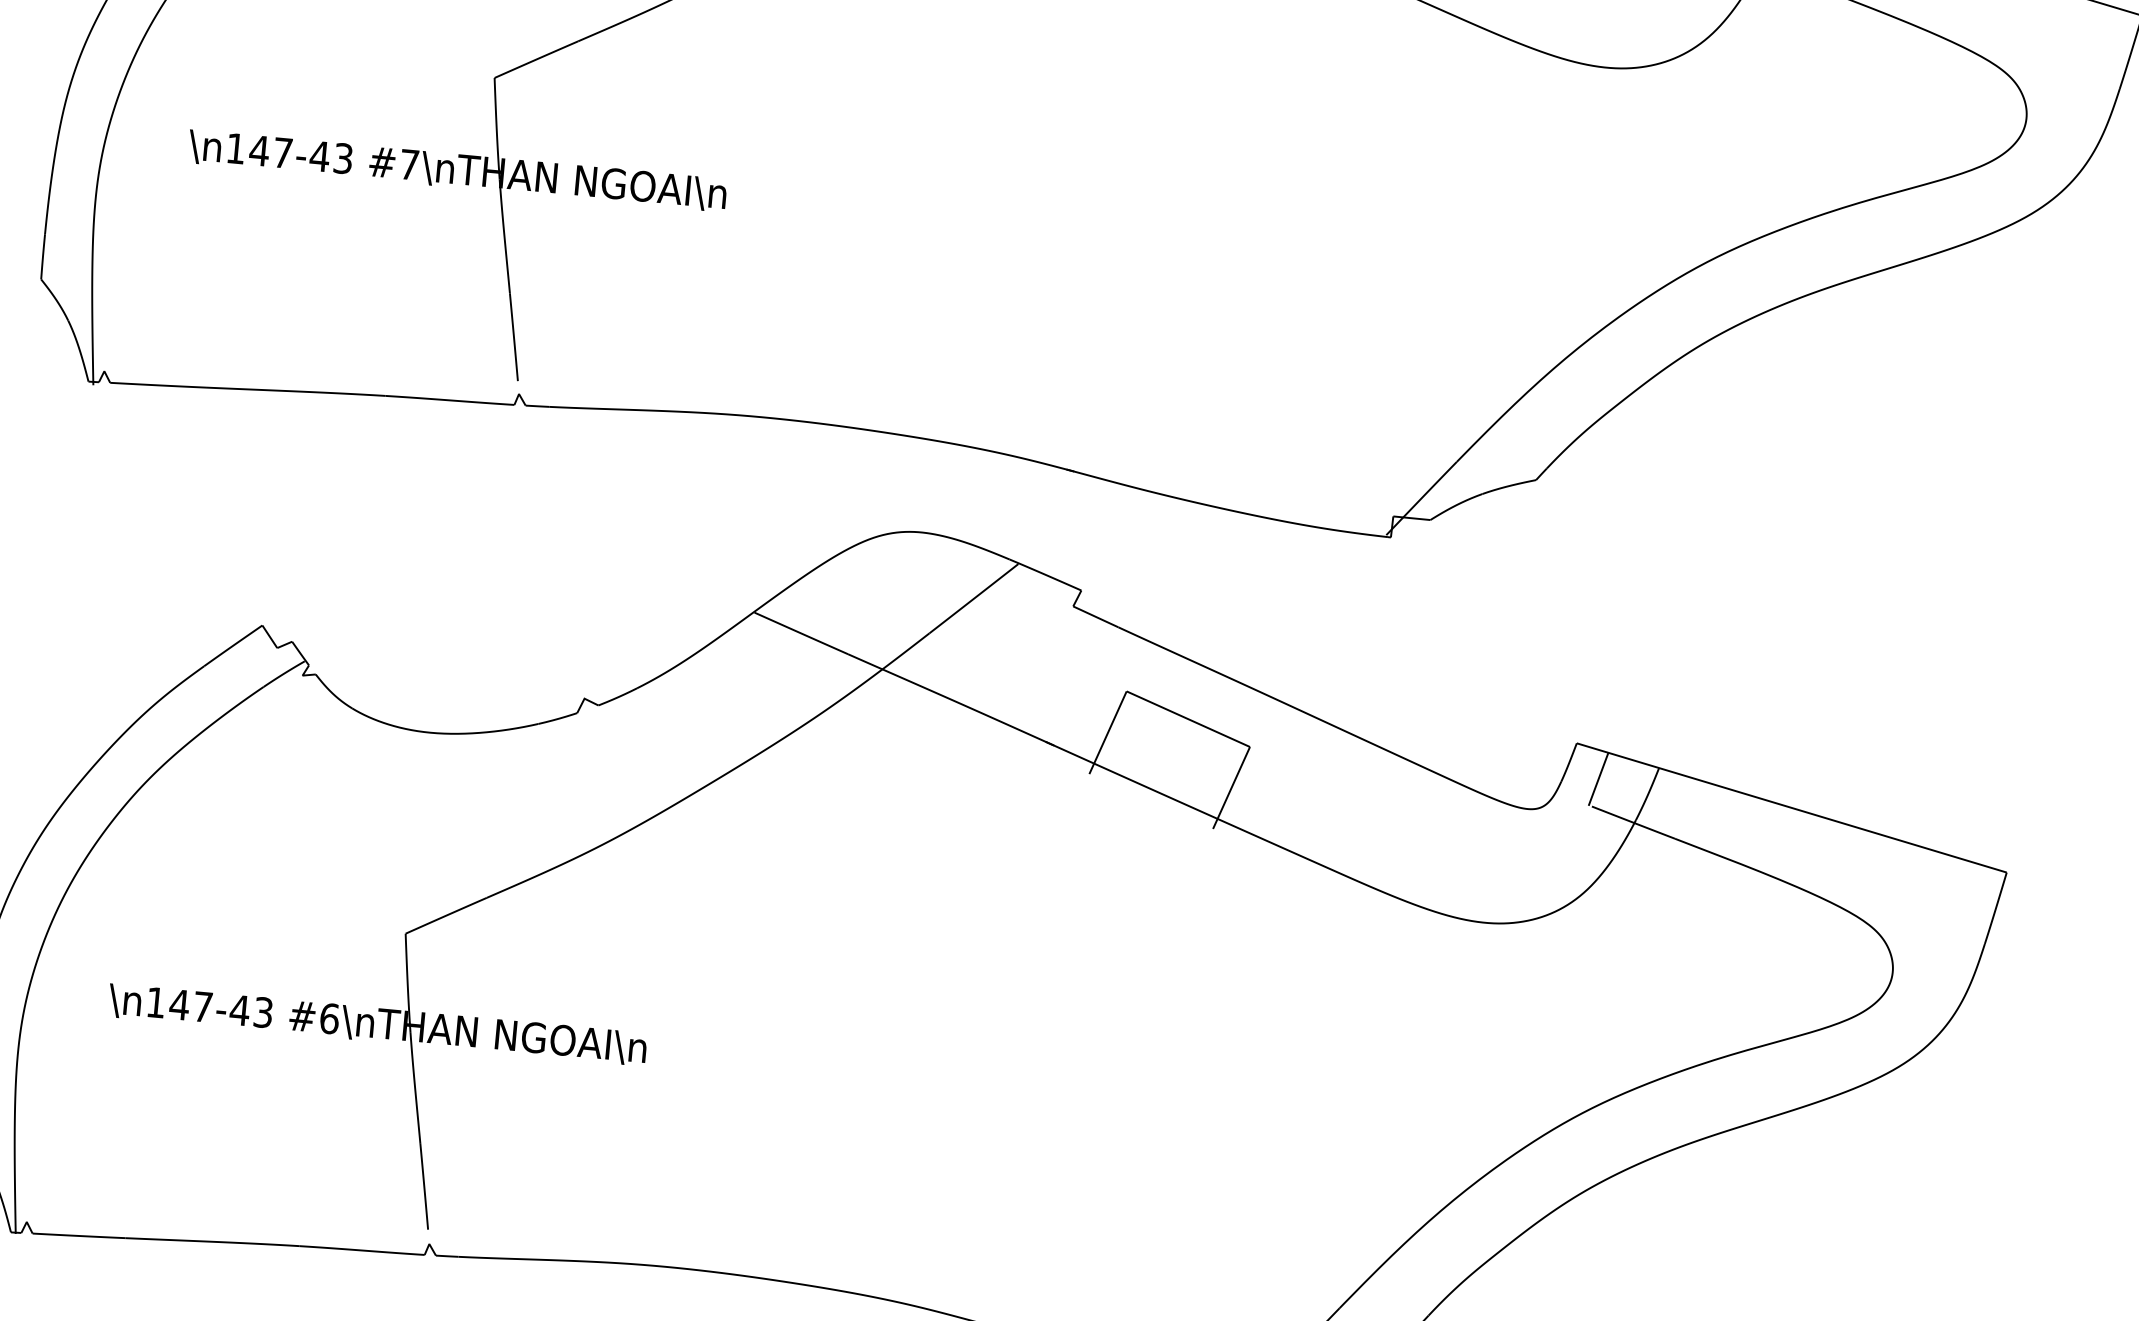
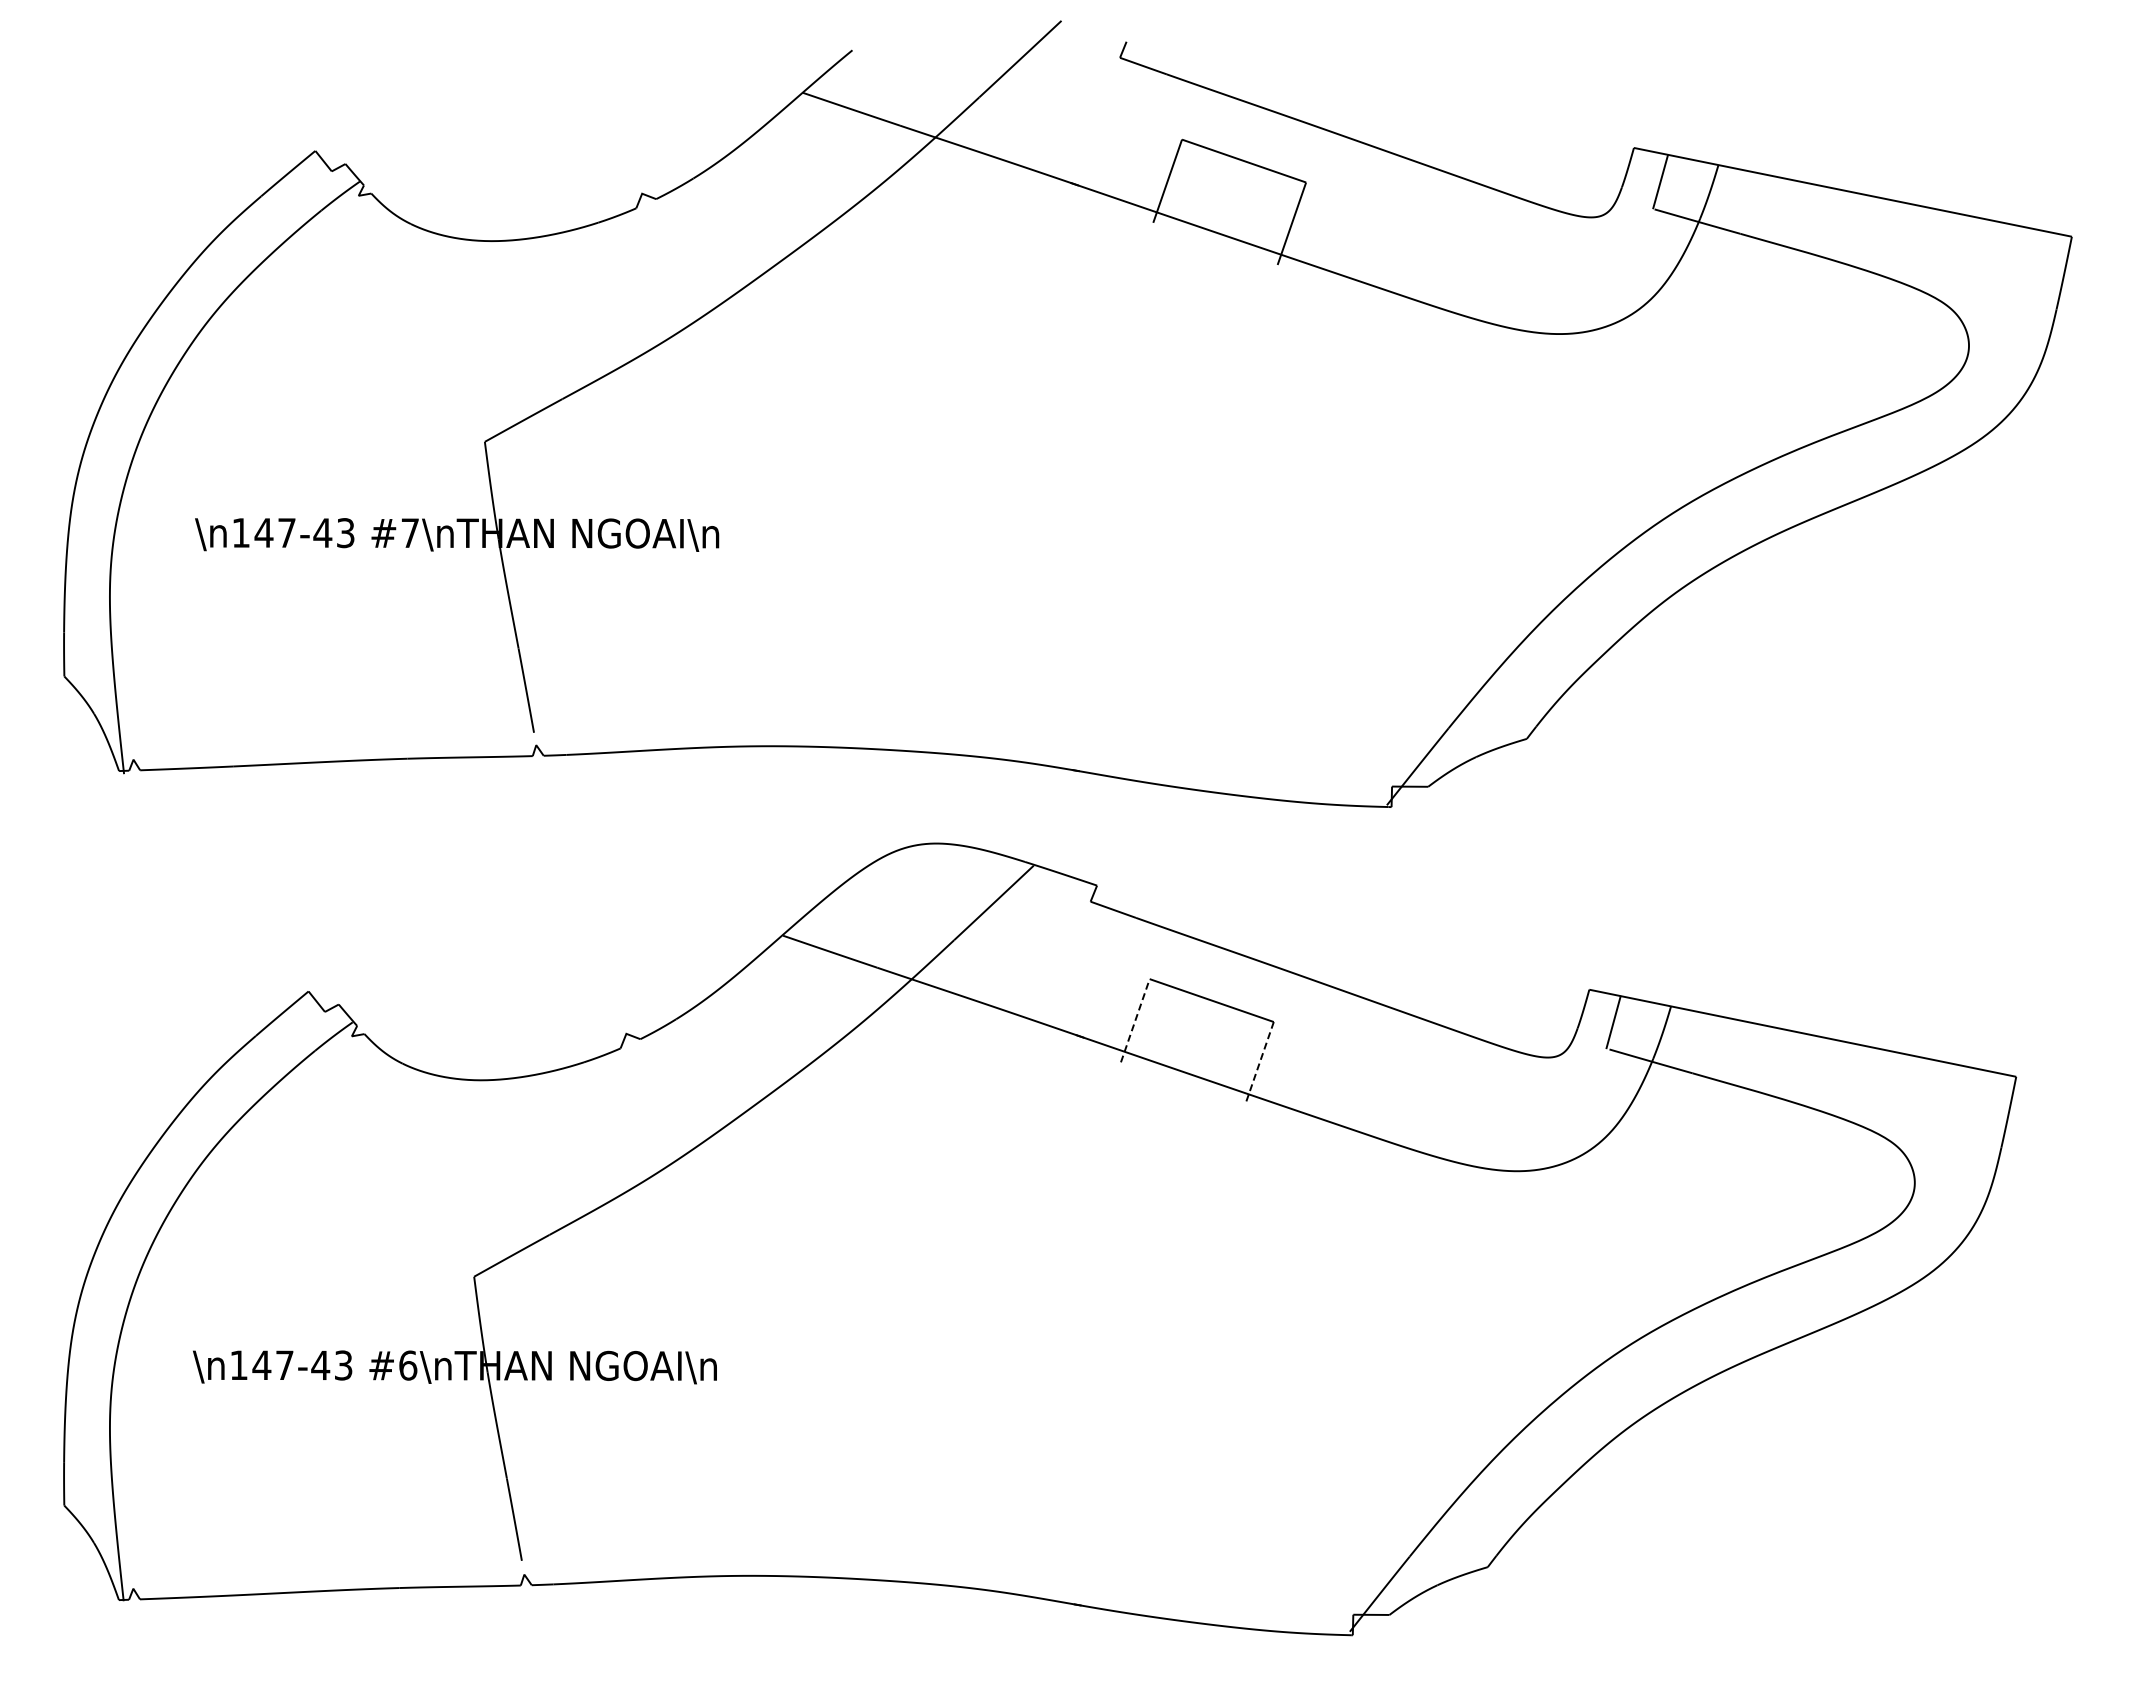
line: (1108, 732) -> (1135, 1020), solid -> dashed
line: (1231, 788) -> (1259, 1063), solid -> dashed

